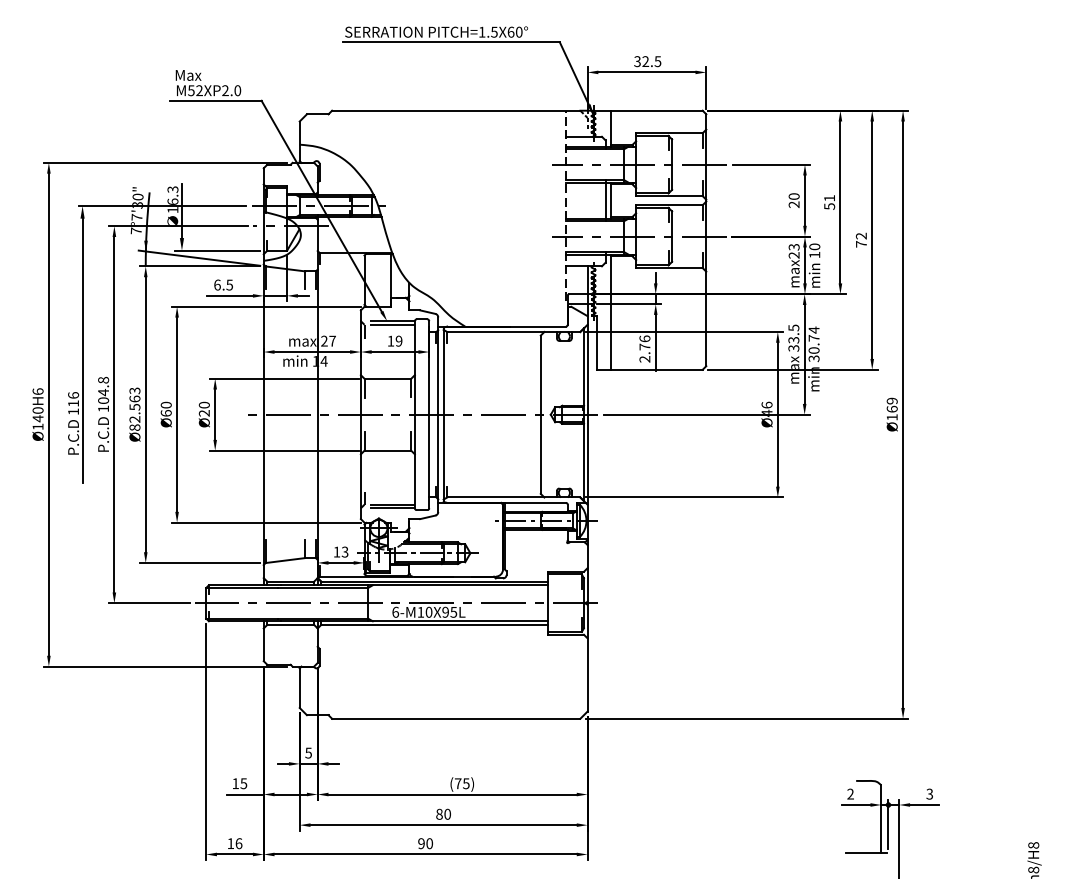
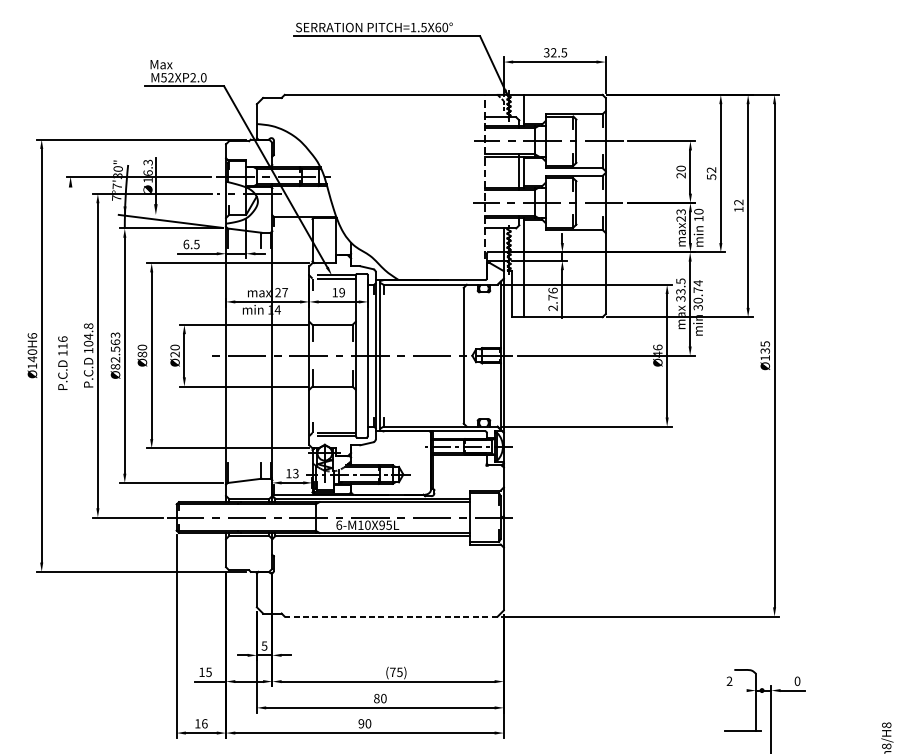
text: (829, 198) -> (711, 170), 51 -> 52
text: (861, 244) -> (738, 209), 72 -> 12
line: (217, 250) -> (186, 214), removed
line: (82, 350) -> (70, 300), removed
text: (891, 404) -> (764, 346), Ø169 -> Ø135
text: (165, 413) -> (141, 354), Ø60 -> Ø80
line: (455, 718) -> (390, 616), solid -> dashed
text: (929, 793) -> (797, 680), 3 -> 0
line: (855, 804) -> (733, 690), removed
line: (888, 824) -> (762, 707), removed

